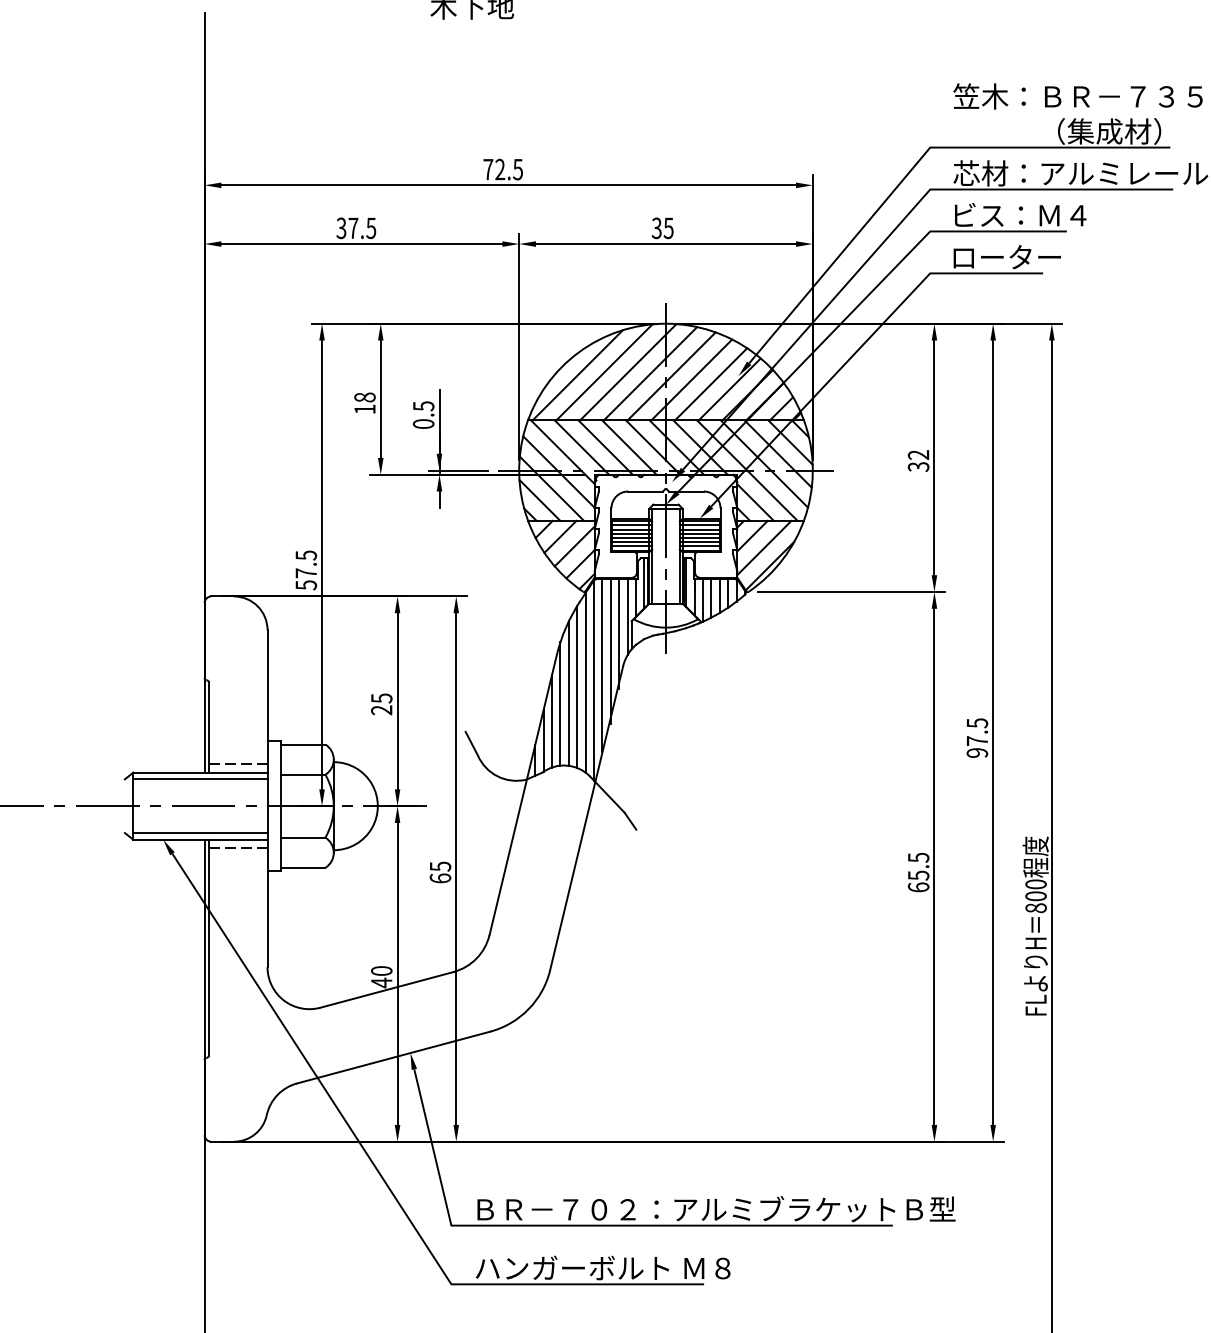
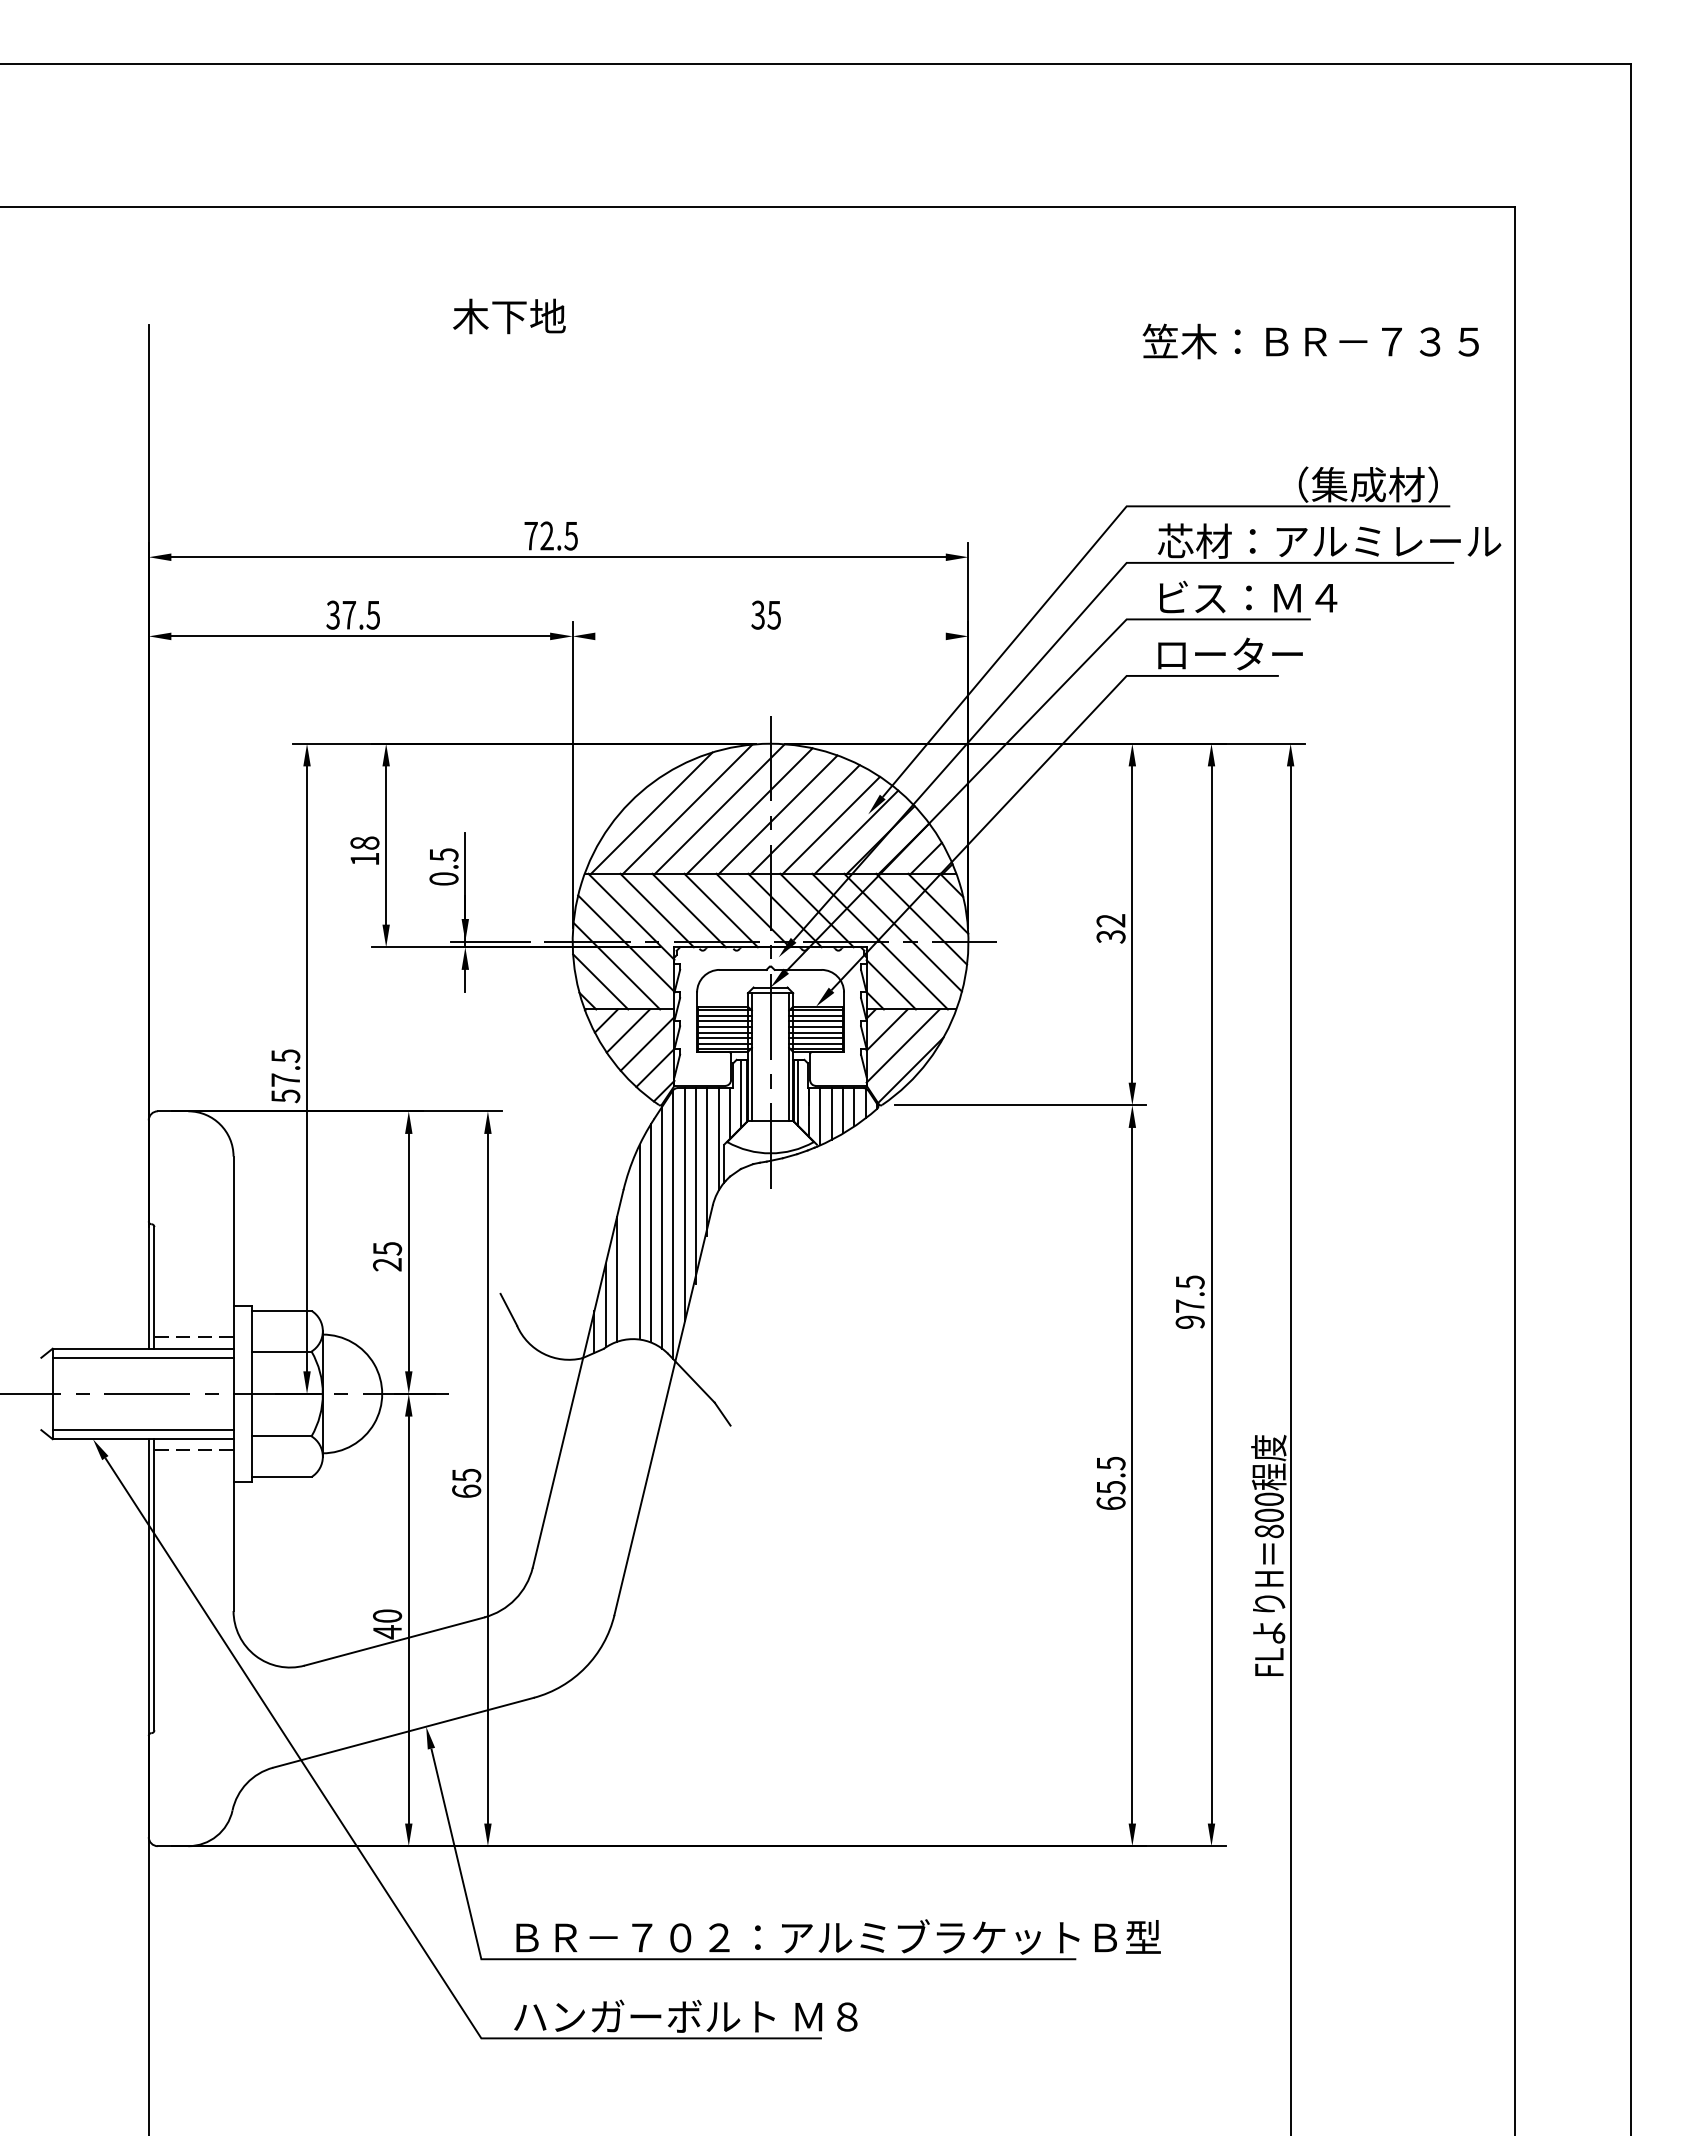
text: (1077, 96) -> (1310, 341), moved
line: (665, 244) -> (770, 636), removed
line: (560, 703) -> (628, 1255), removed

